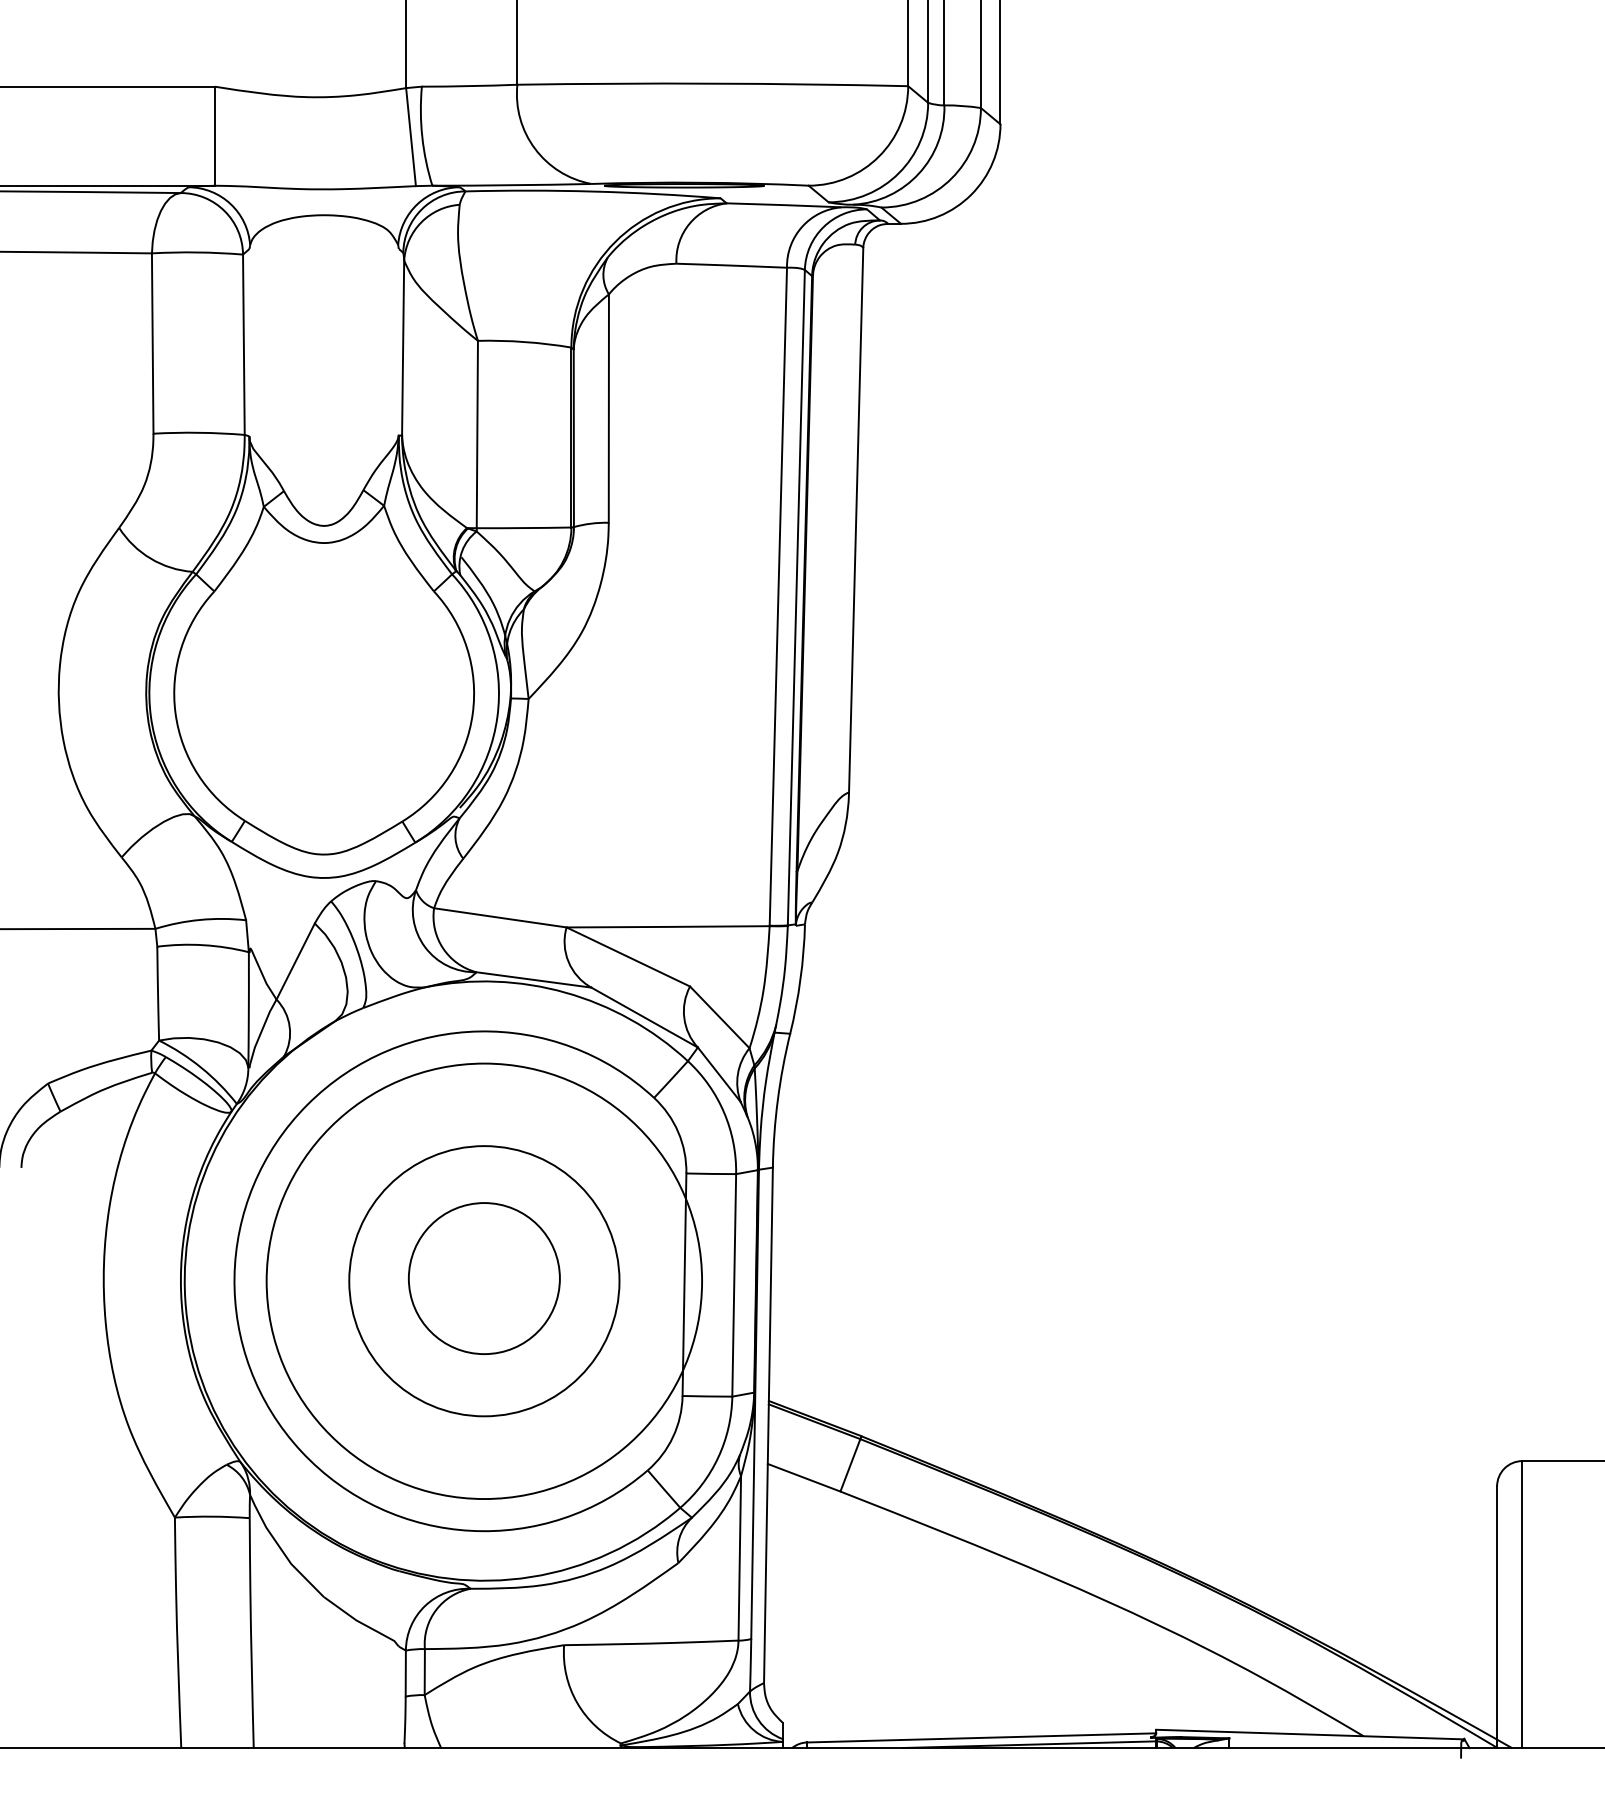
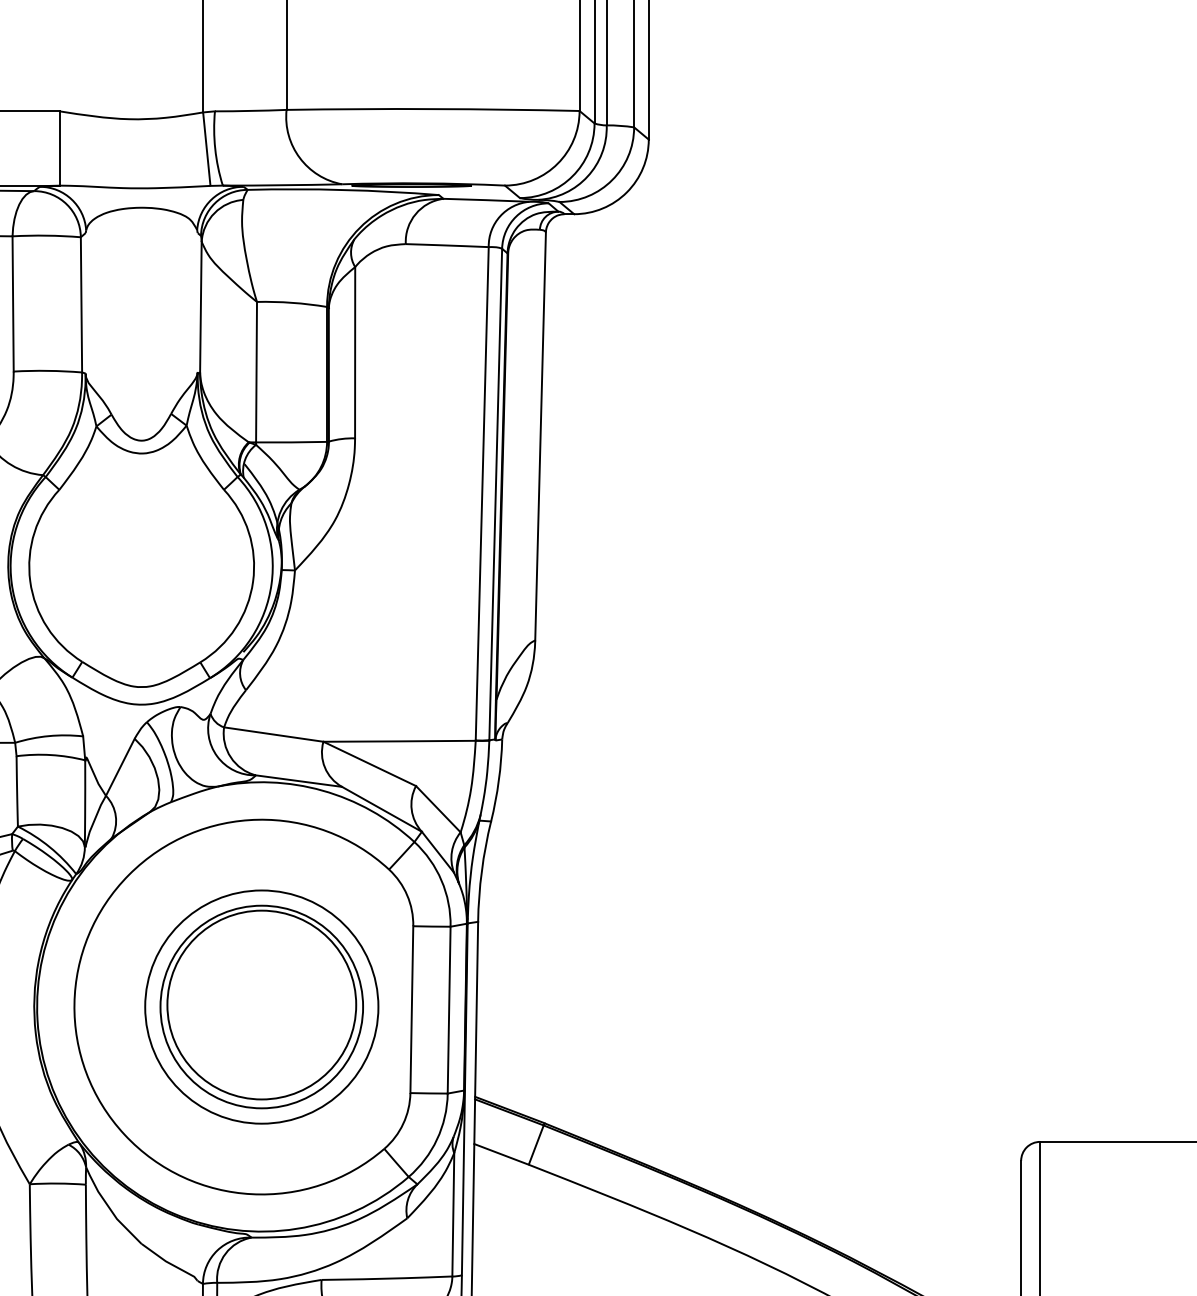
circle: (484, 1278) -> (261, 1004), size x1.67
circle: (483, 1280) -> (261, 1006), size x0.71

